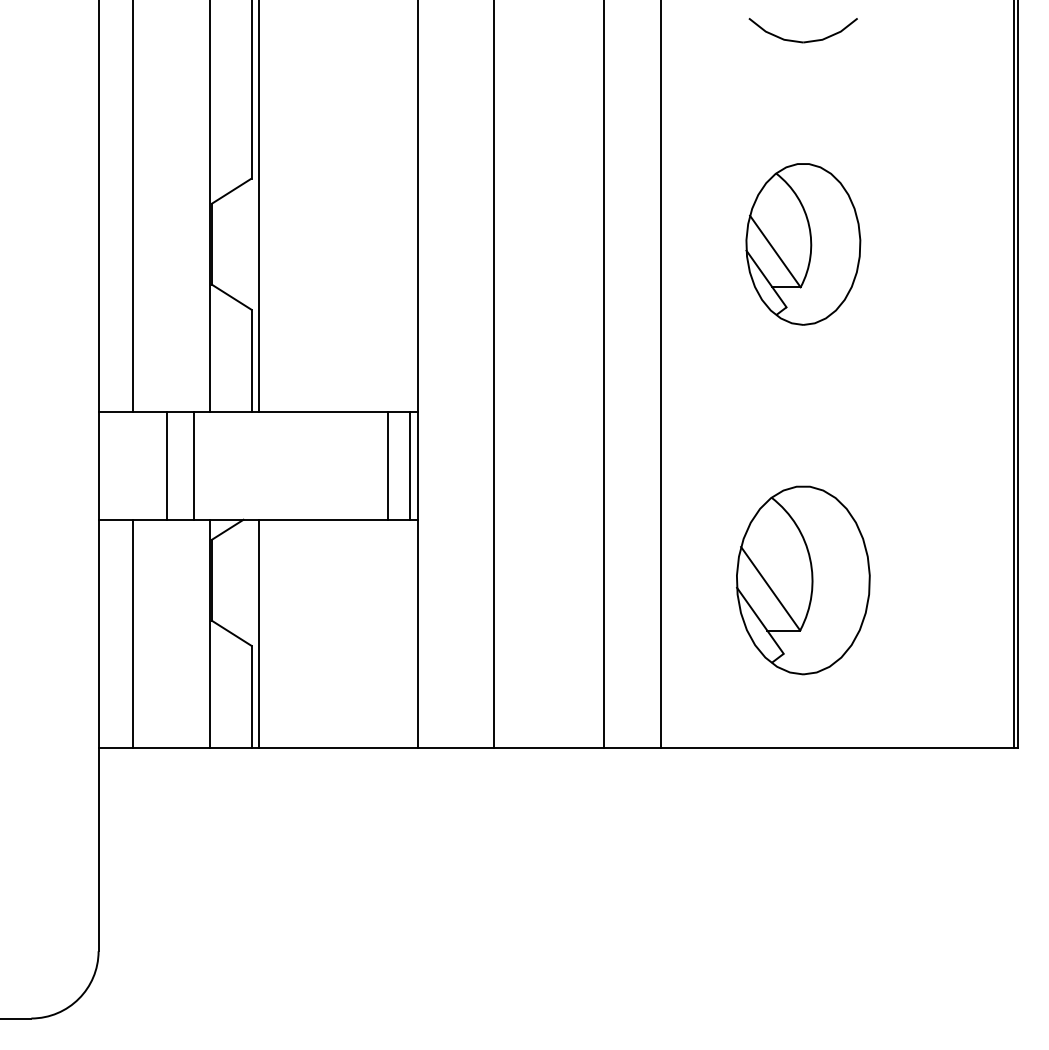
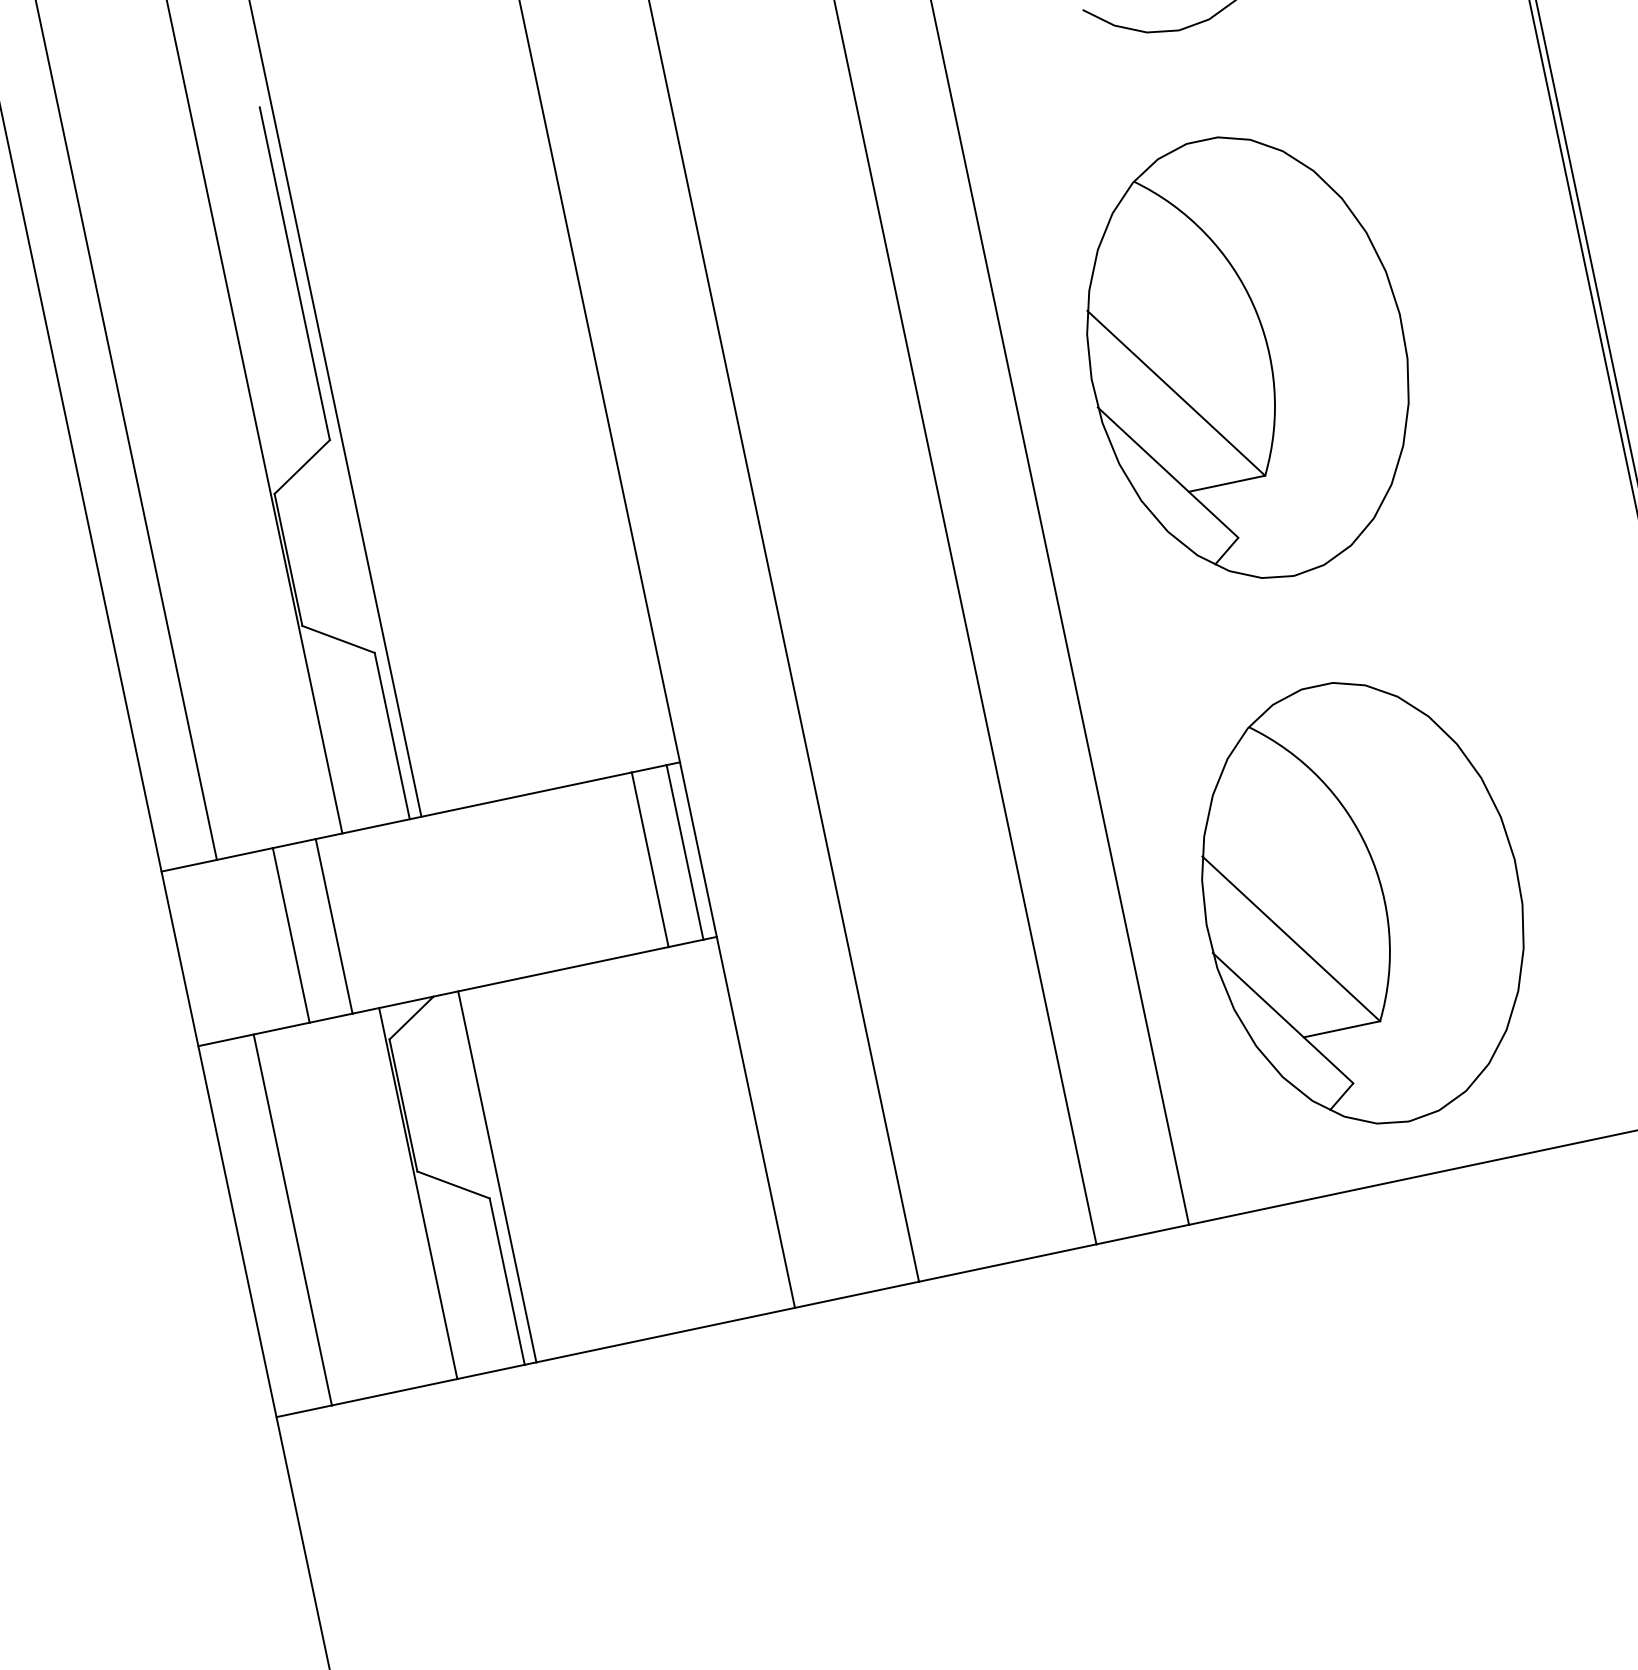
part: (803, 244) -> (1248, 358), size x1.67
part: (803, 580) -> (1363, 903), size x1.43

